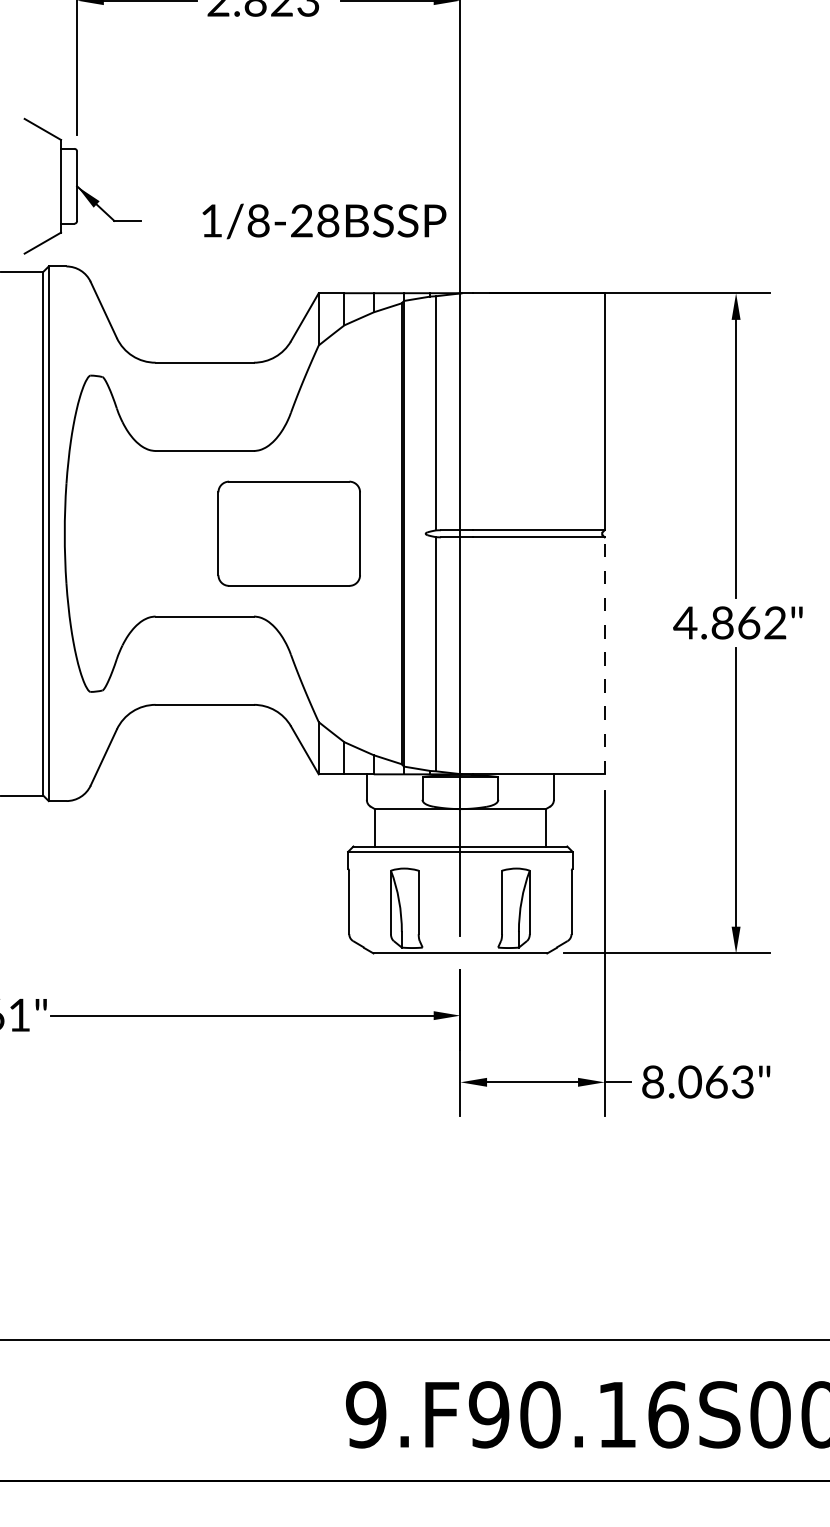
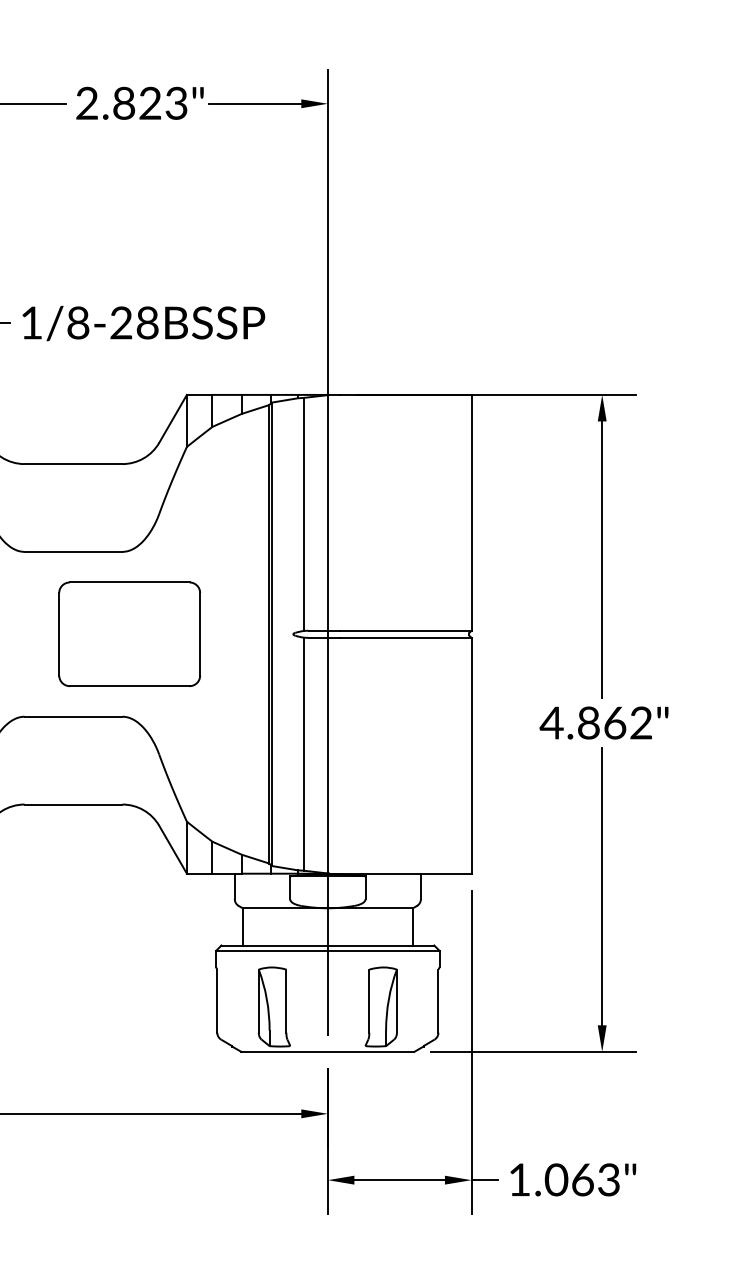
text: (324, 221) -> (143, 323), moved
part: (288, 533) -> (128, 634), moved
line: (604, 655) -> (471, 755), dashed -> solid
text: (653, 1081) -> (520, 1179), 8.063" -> 1.063"

